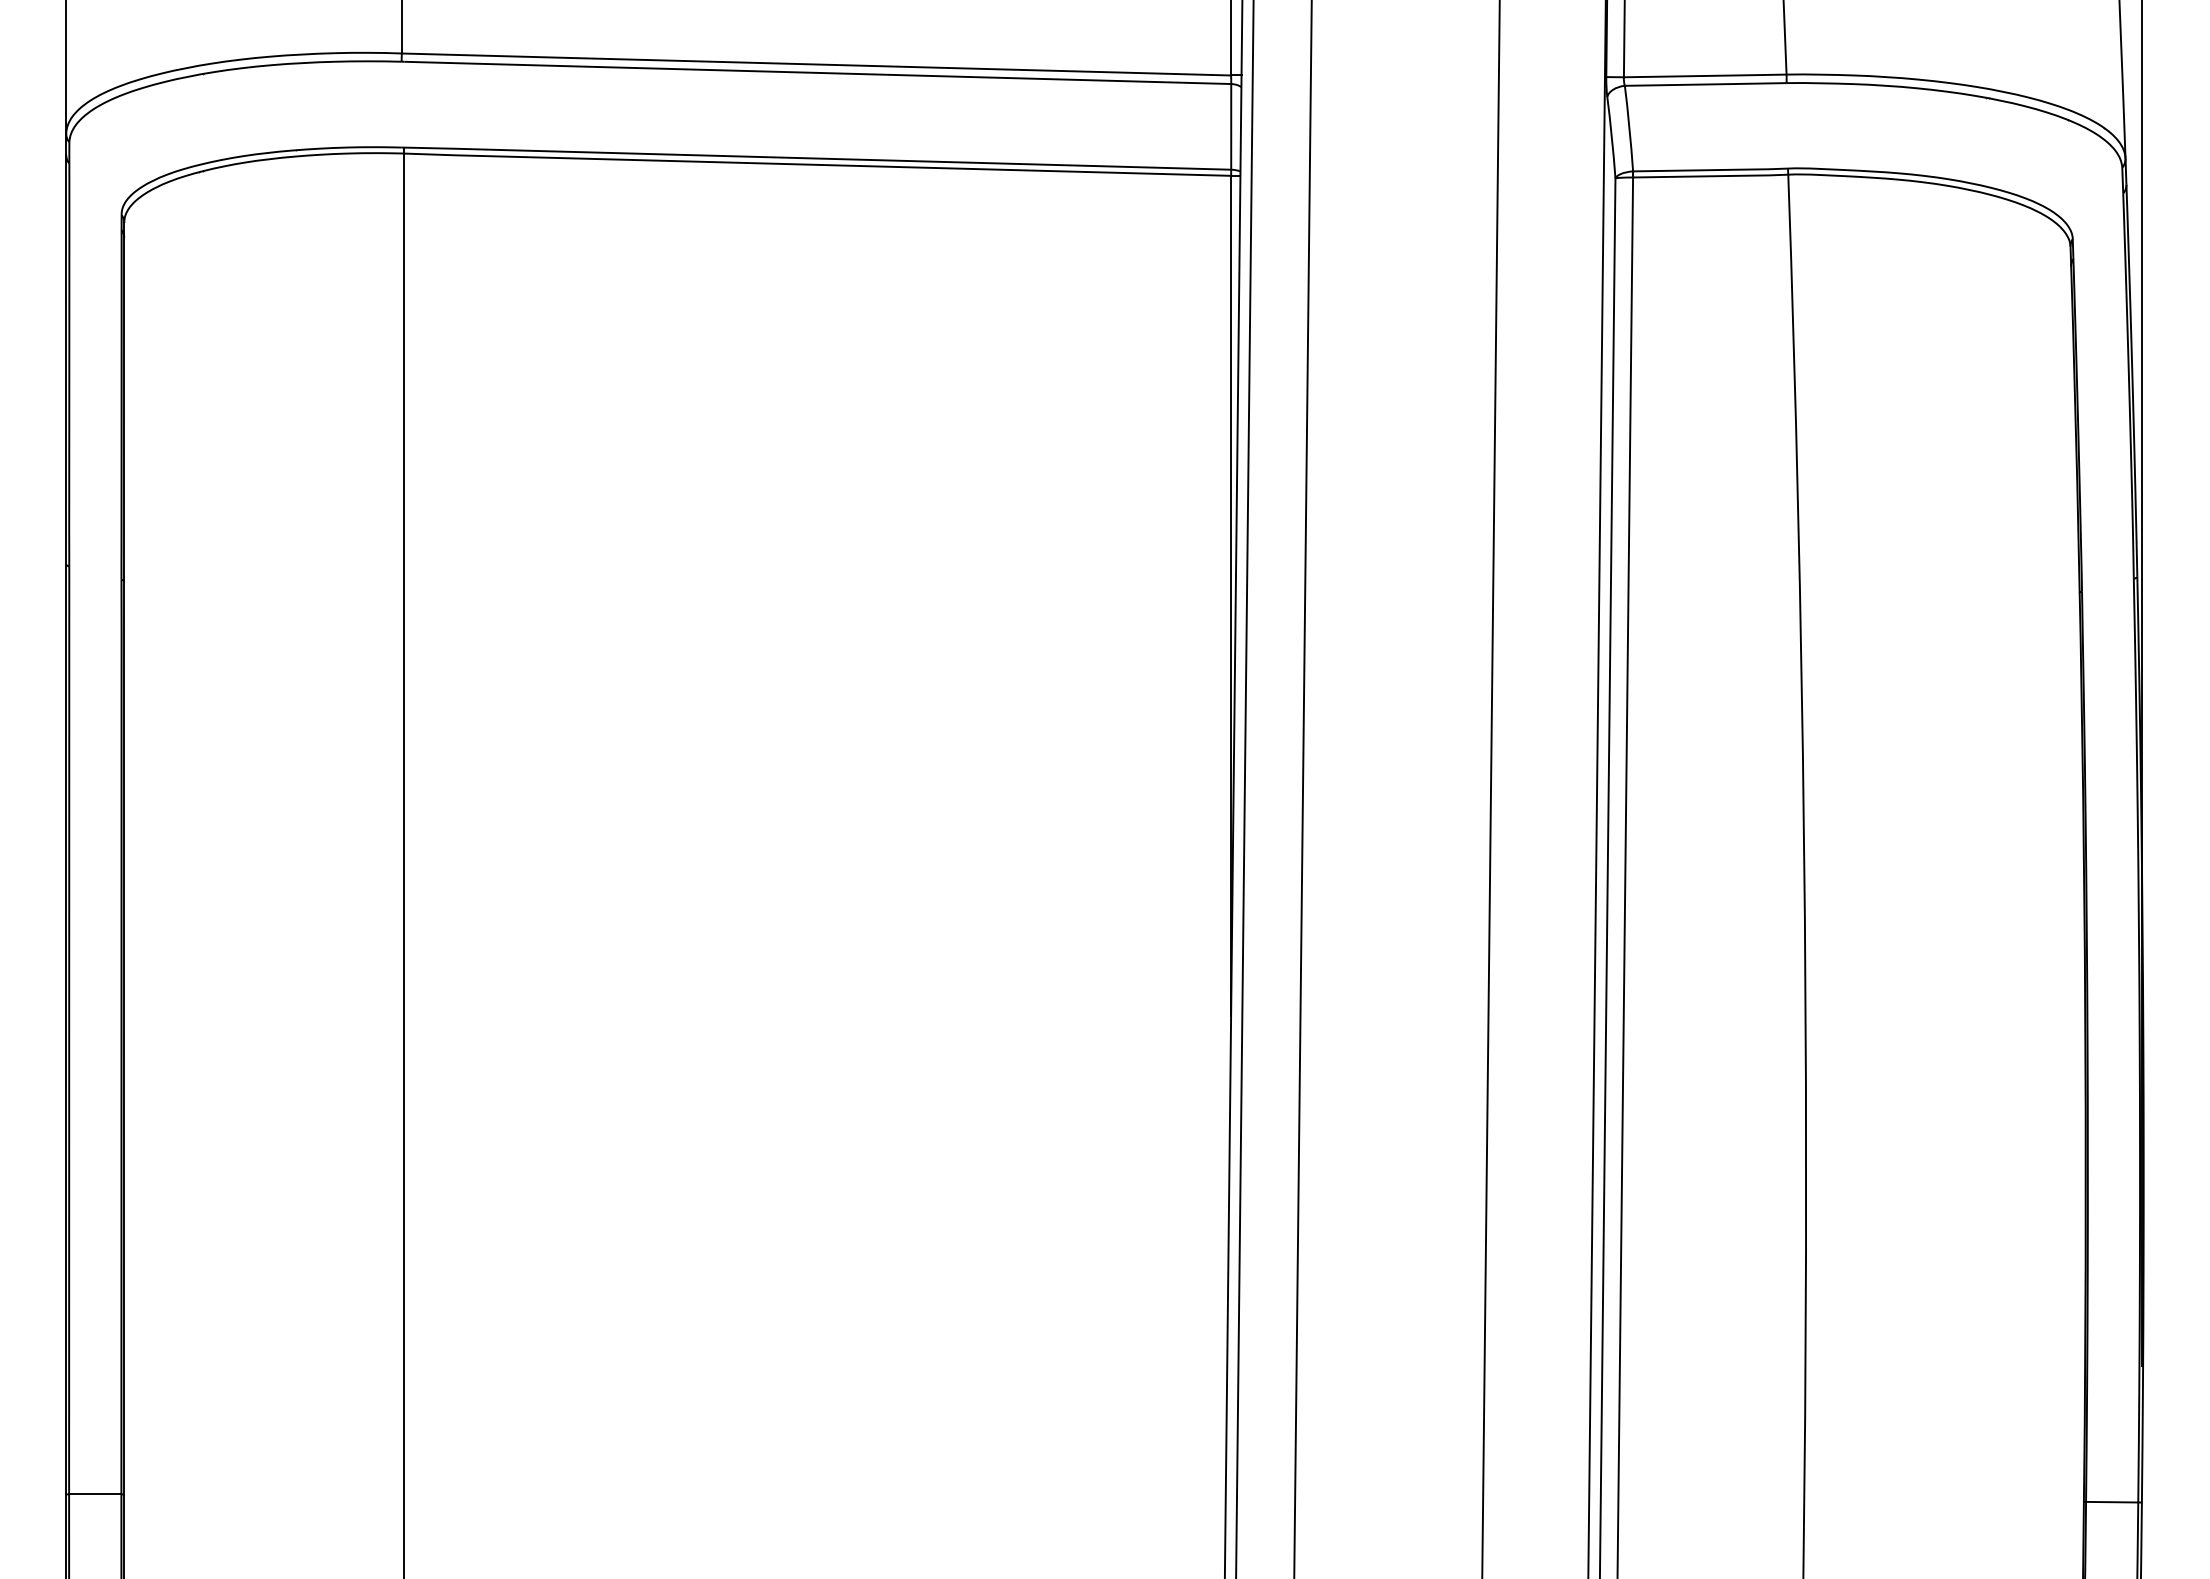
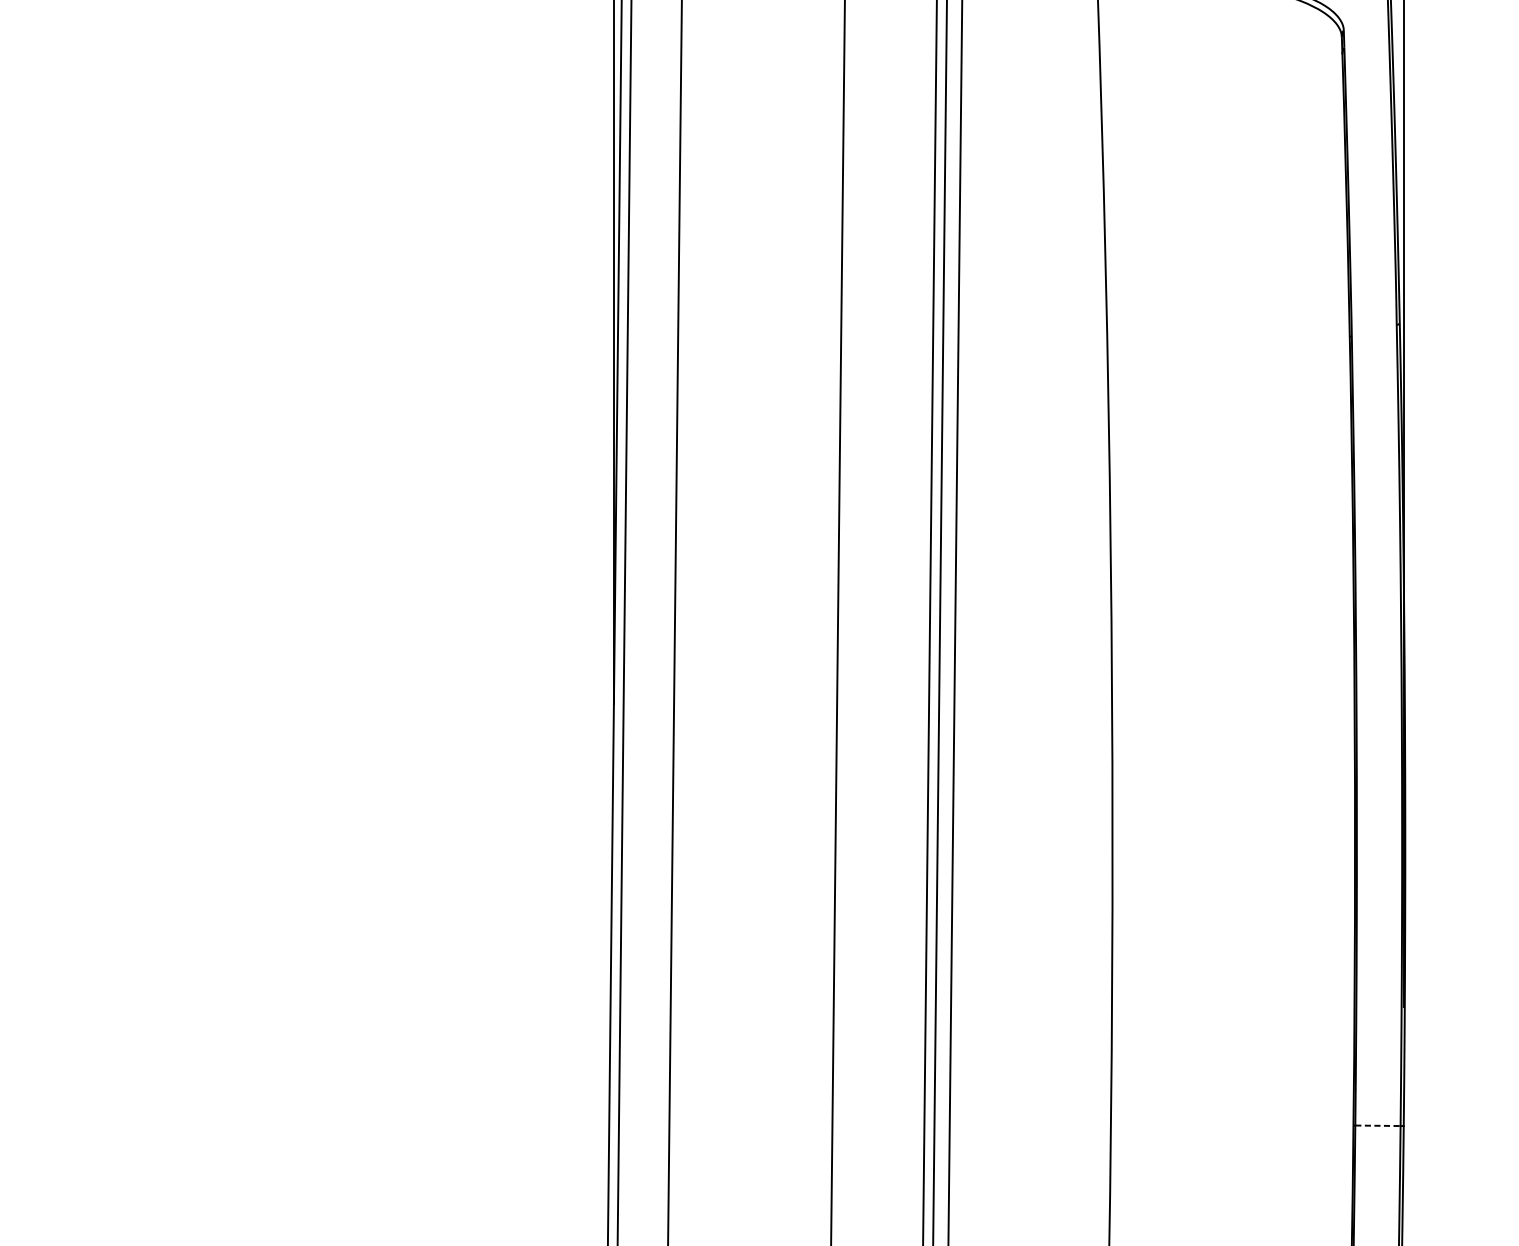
line: (2112, 1502) -> (1378, 1126), solid -> dashed

